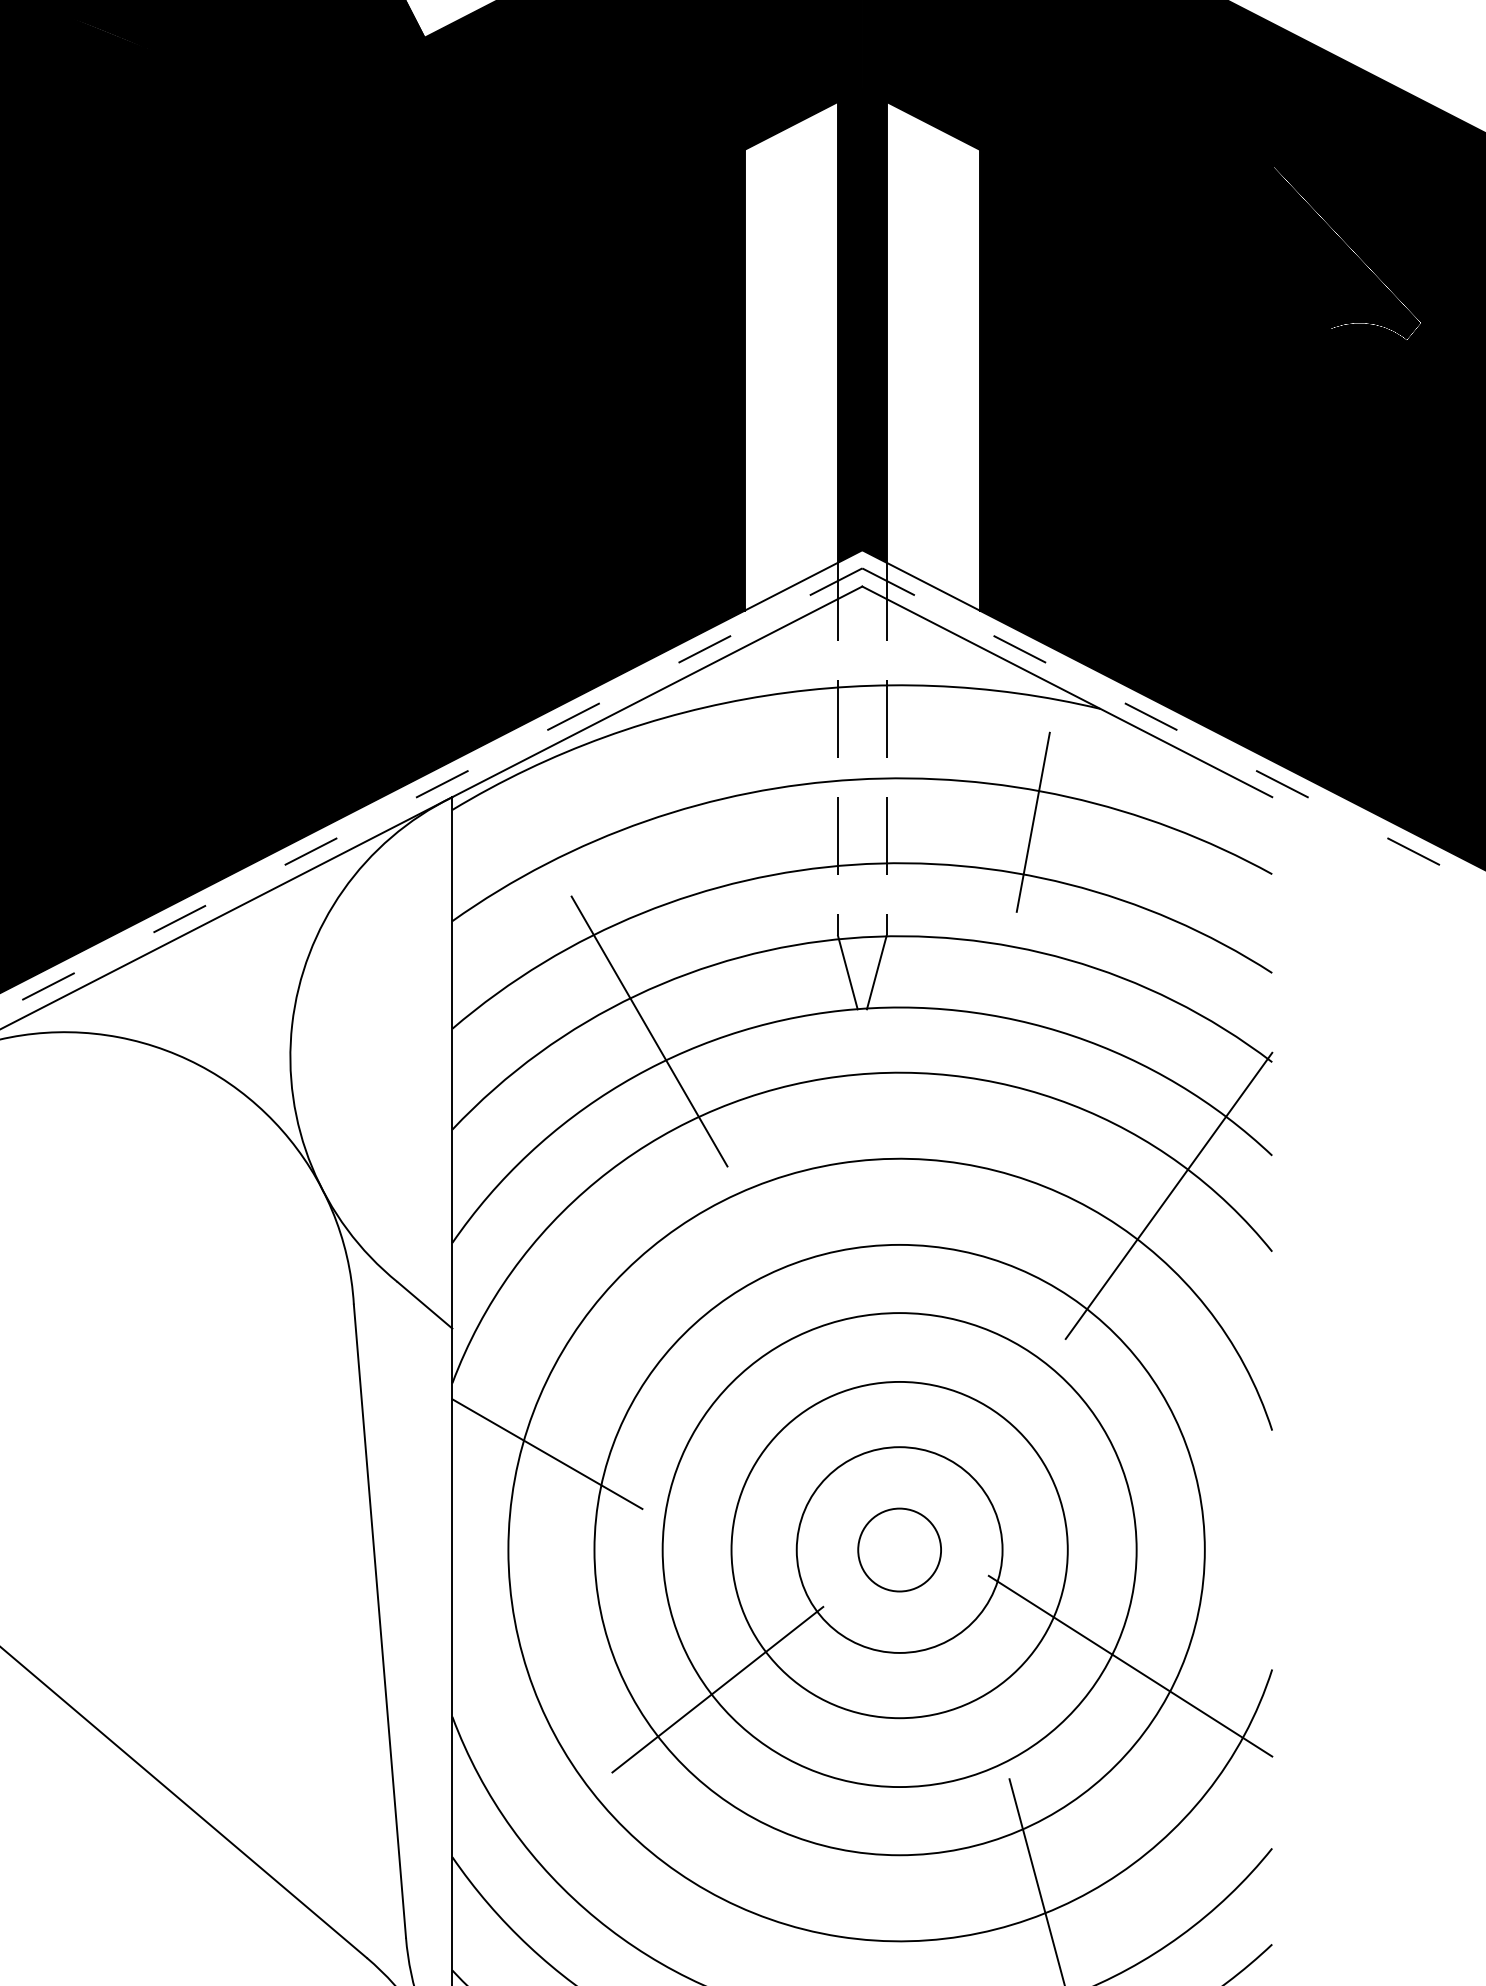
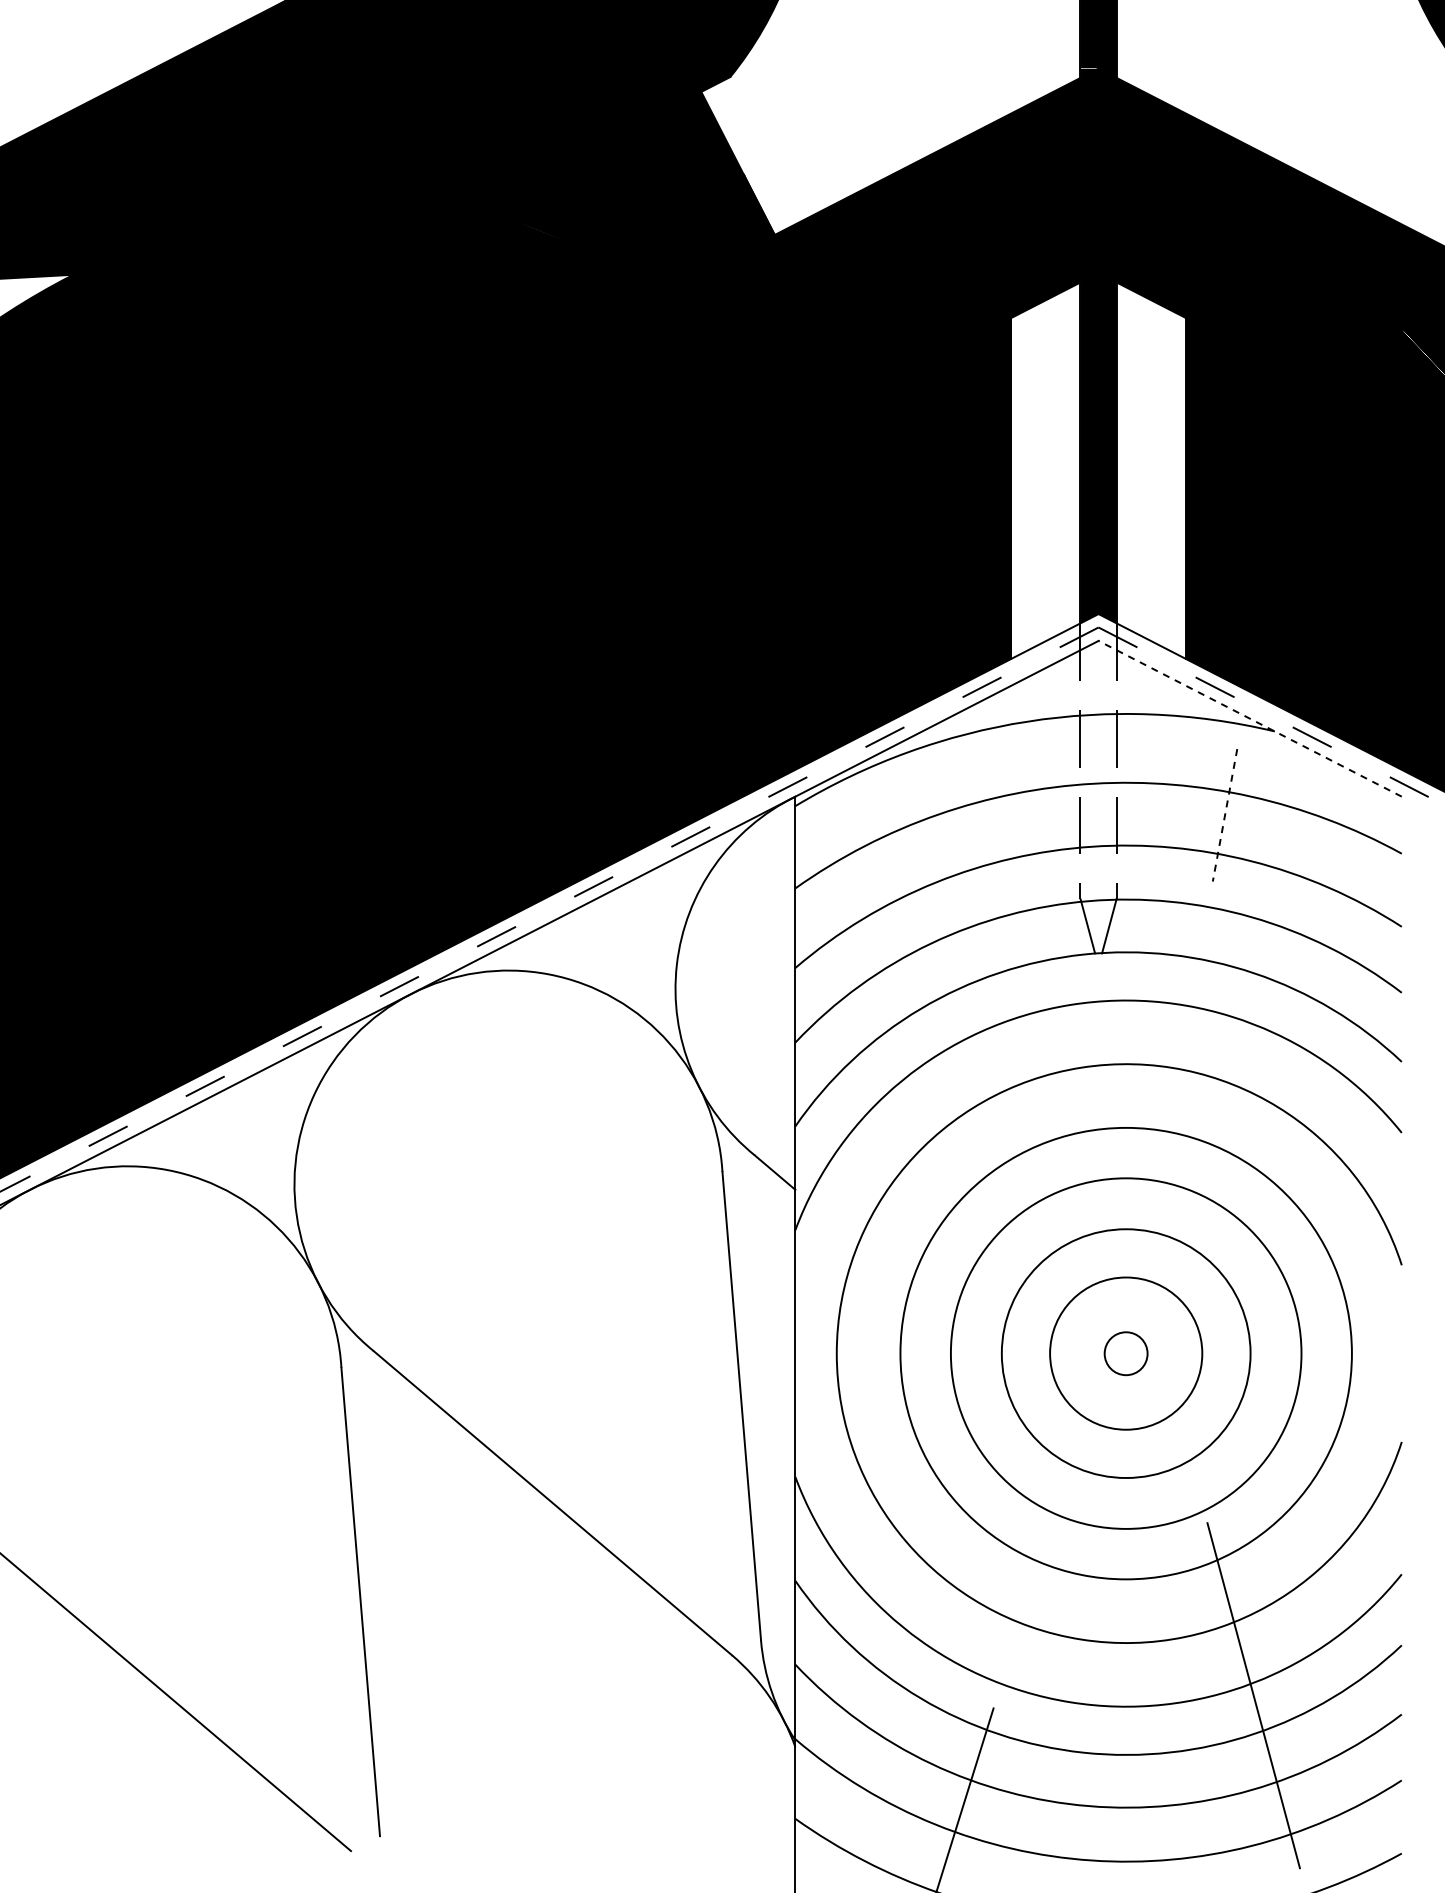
line: (1066, 691) -> (1249, 718), solid -> dashed
line: (1032, 822) -> (1224, 815), solid -> dashed
line: (648, 1030) -> (940, 969), removed
line: (1169, 1195) -> (1325, 1091), removed
line: (547, 1453) -> (865, 1282), removed
circle: (898, 1549) -> (1125, 1353), size x0.7
line: (1129, 1666) -> (1296, 1439), removed
line: (717, 1689) -> (991, 1456), removed

